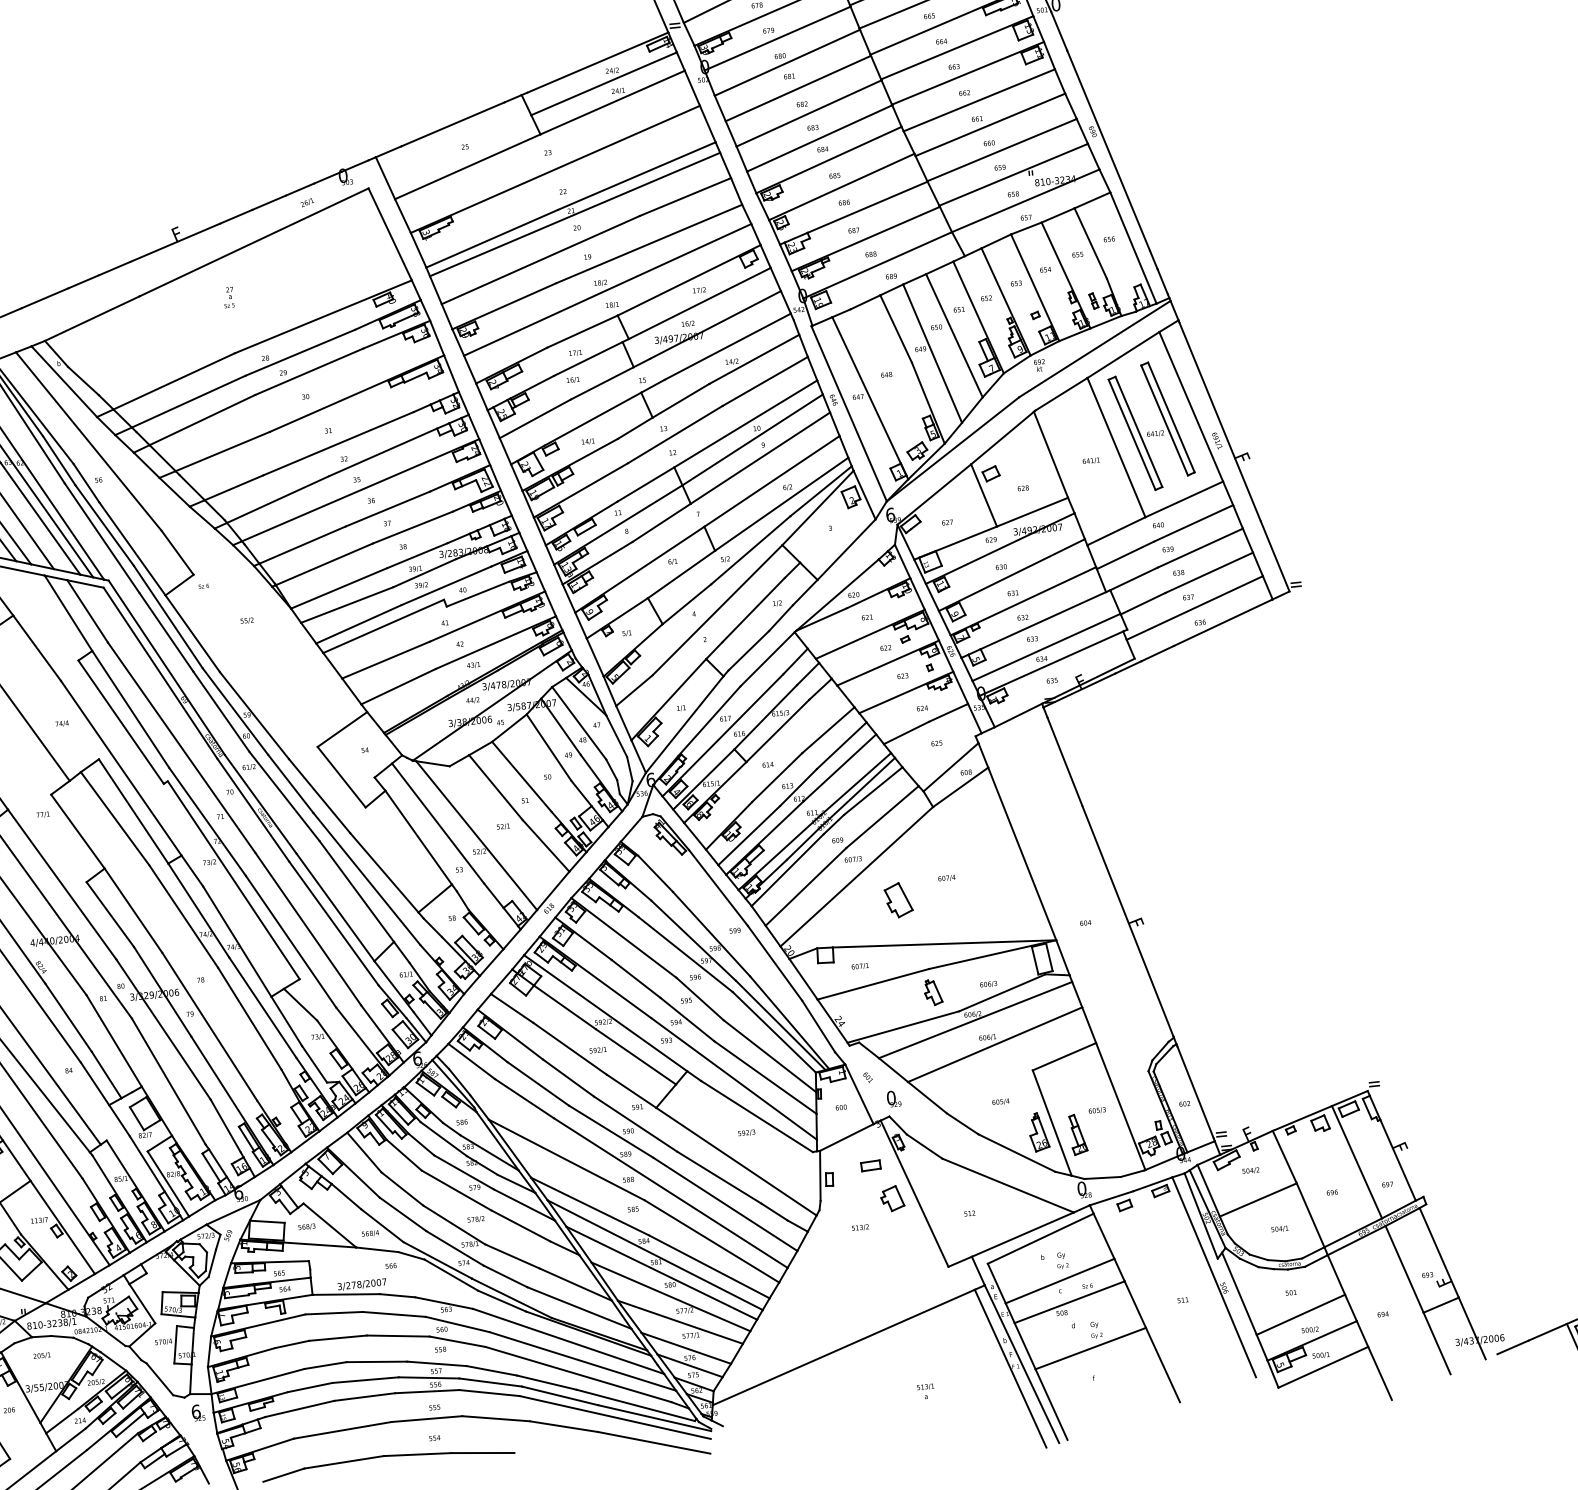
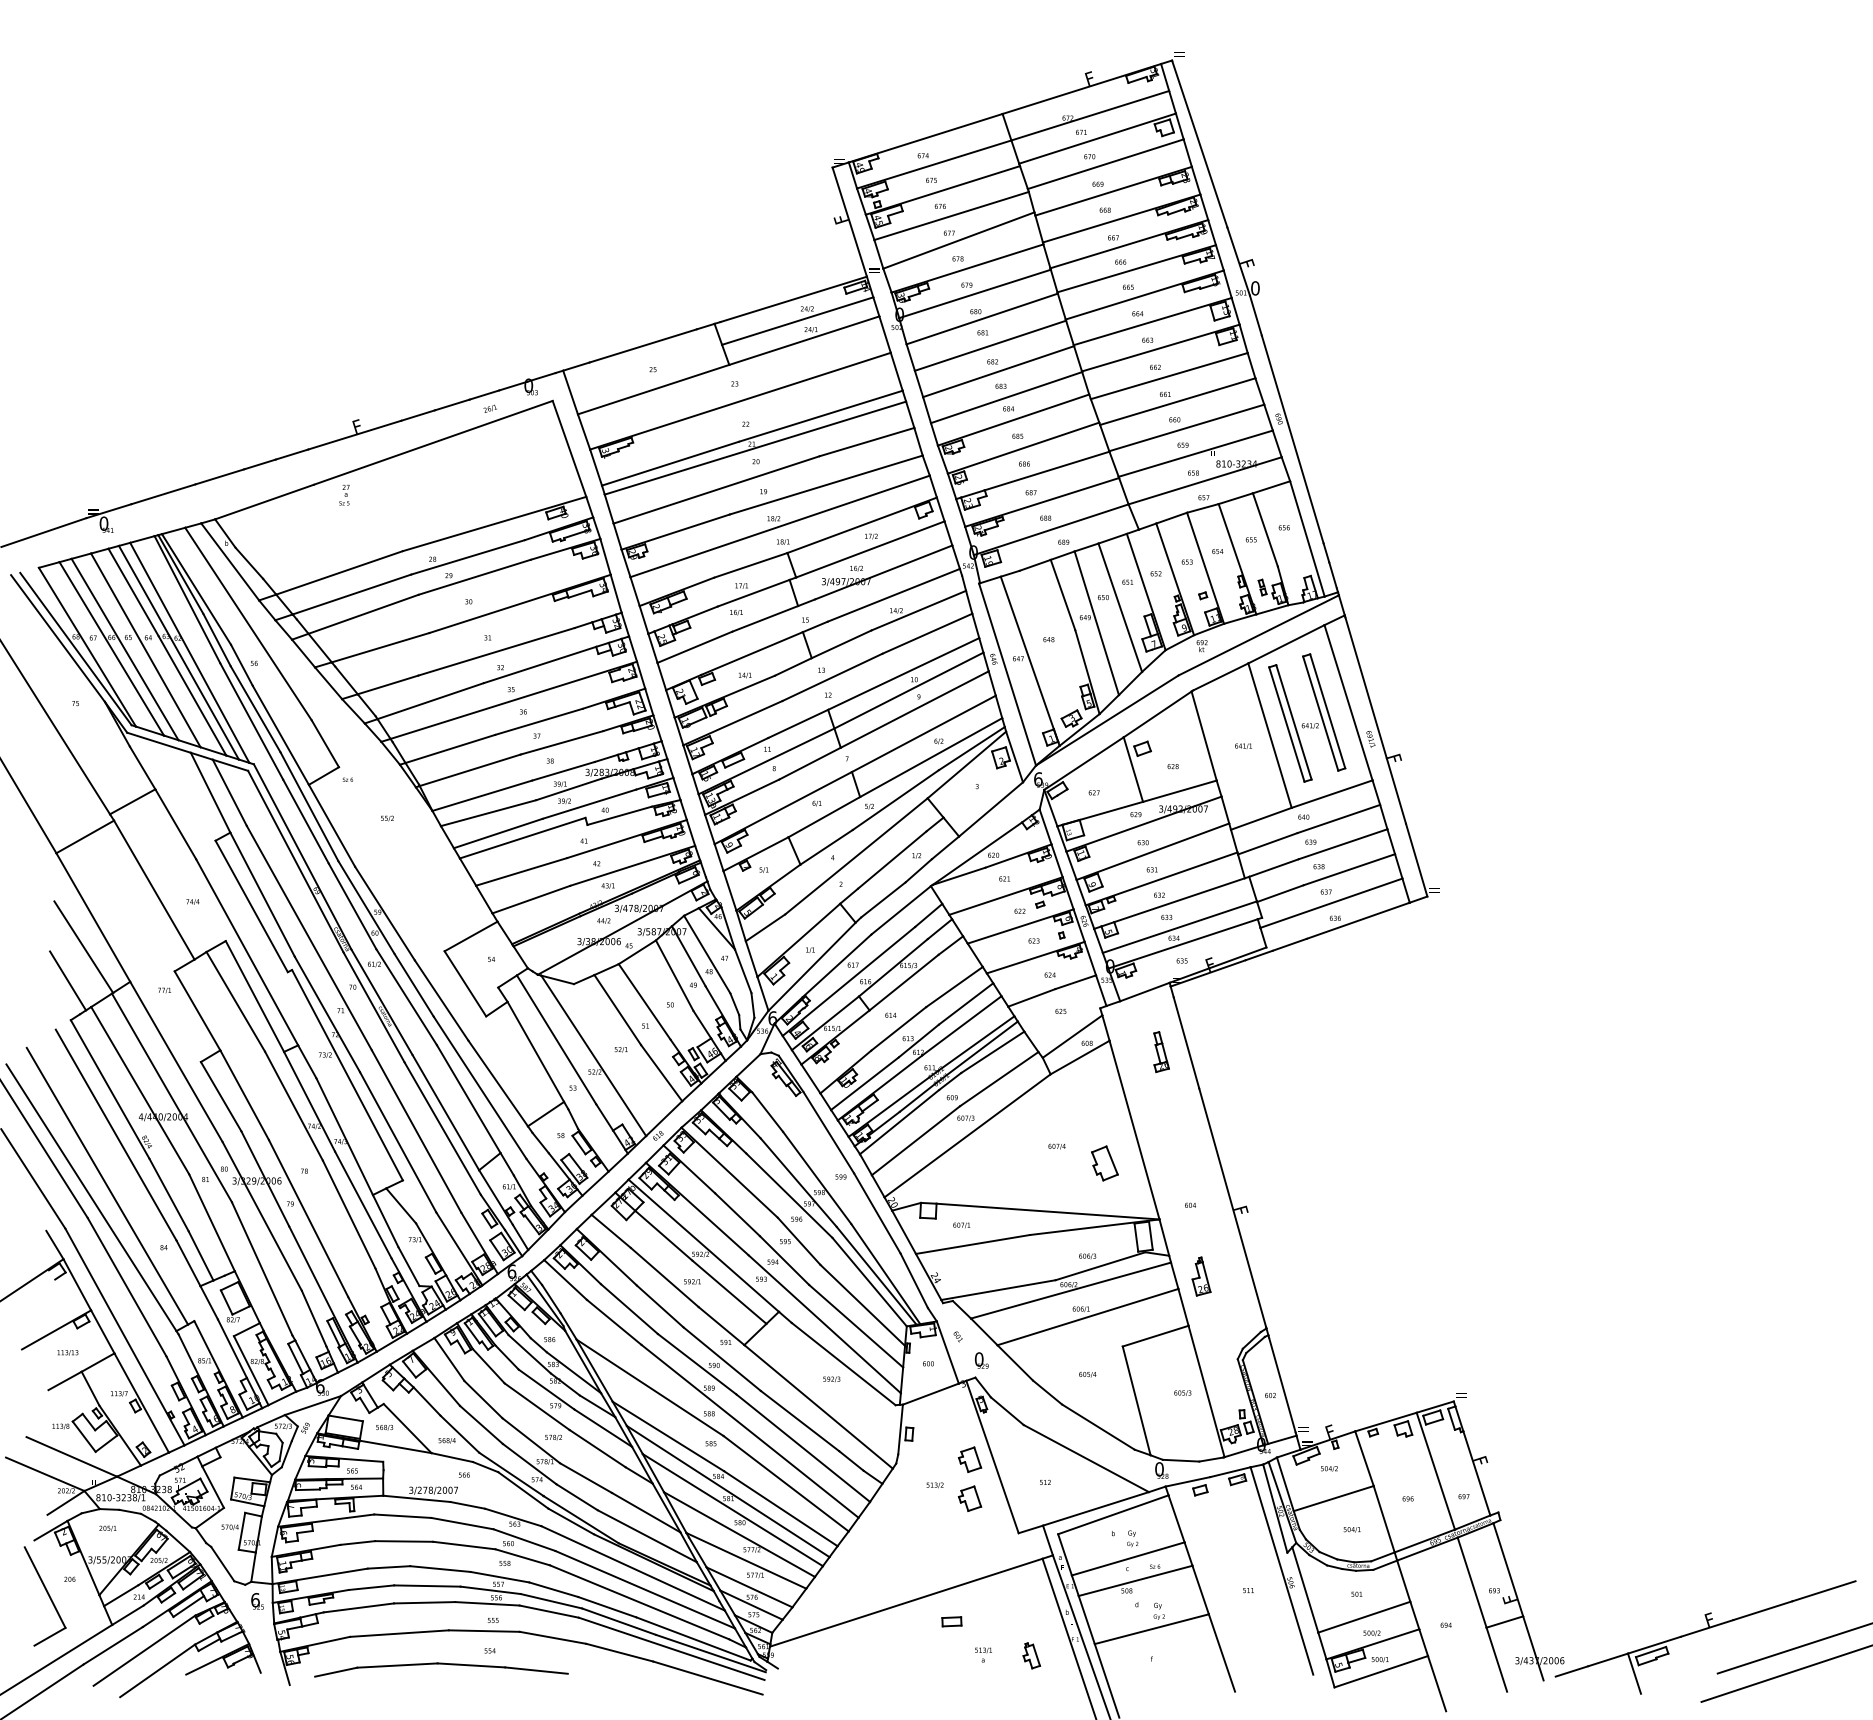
text: (228, 296) -> (344, 494), moved
part: (898, 900) -> (1104, 1163), moved
part: (932, 992) -> (1031, 1655), moved
part: (1038, 1132) -> (1201, 1276), moved
part: (1078, 1135) -> (1161, 1052), moved
part: (870, 1165) -> (951, 1621), moved
part: (895, 1237) -> (969, 1498), added

